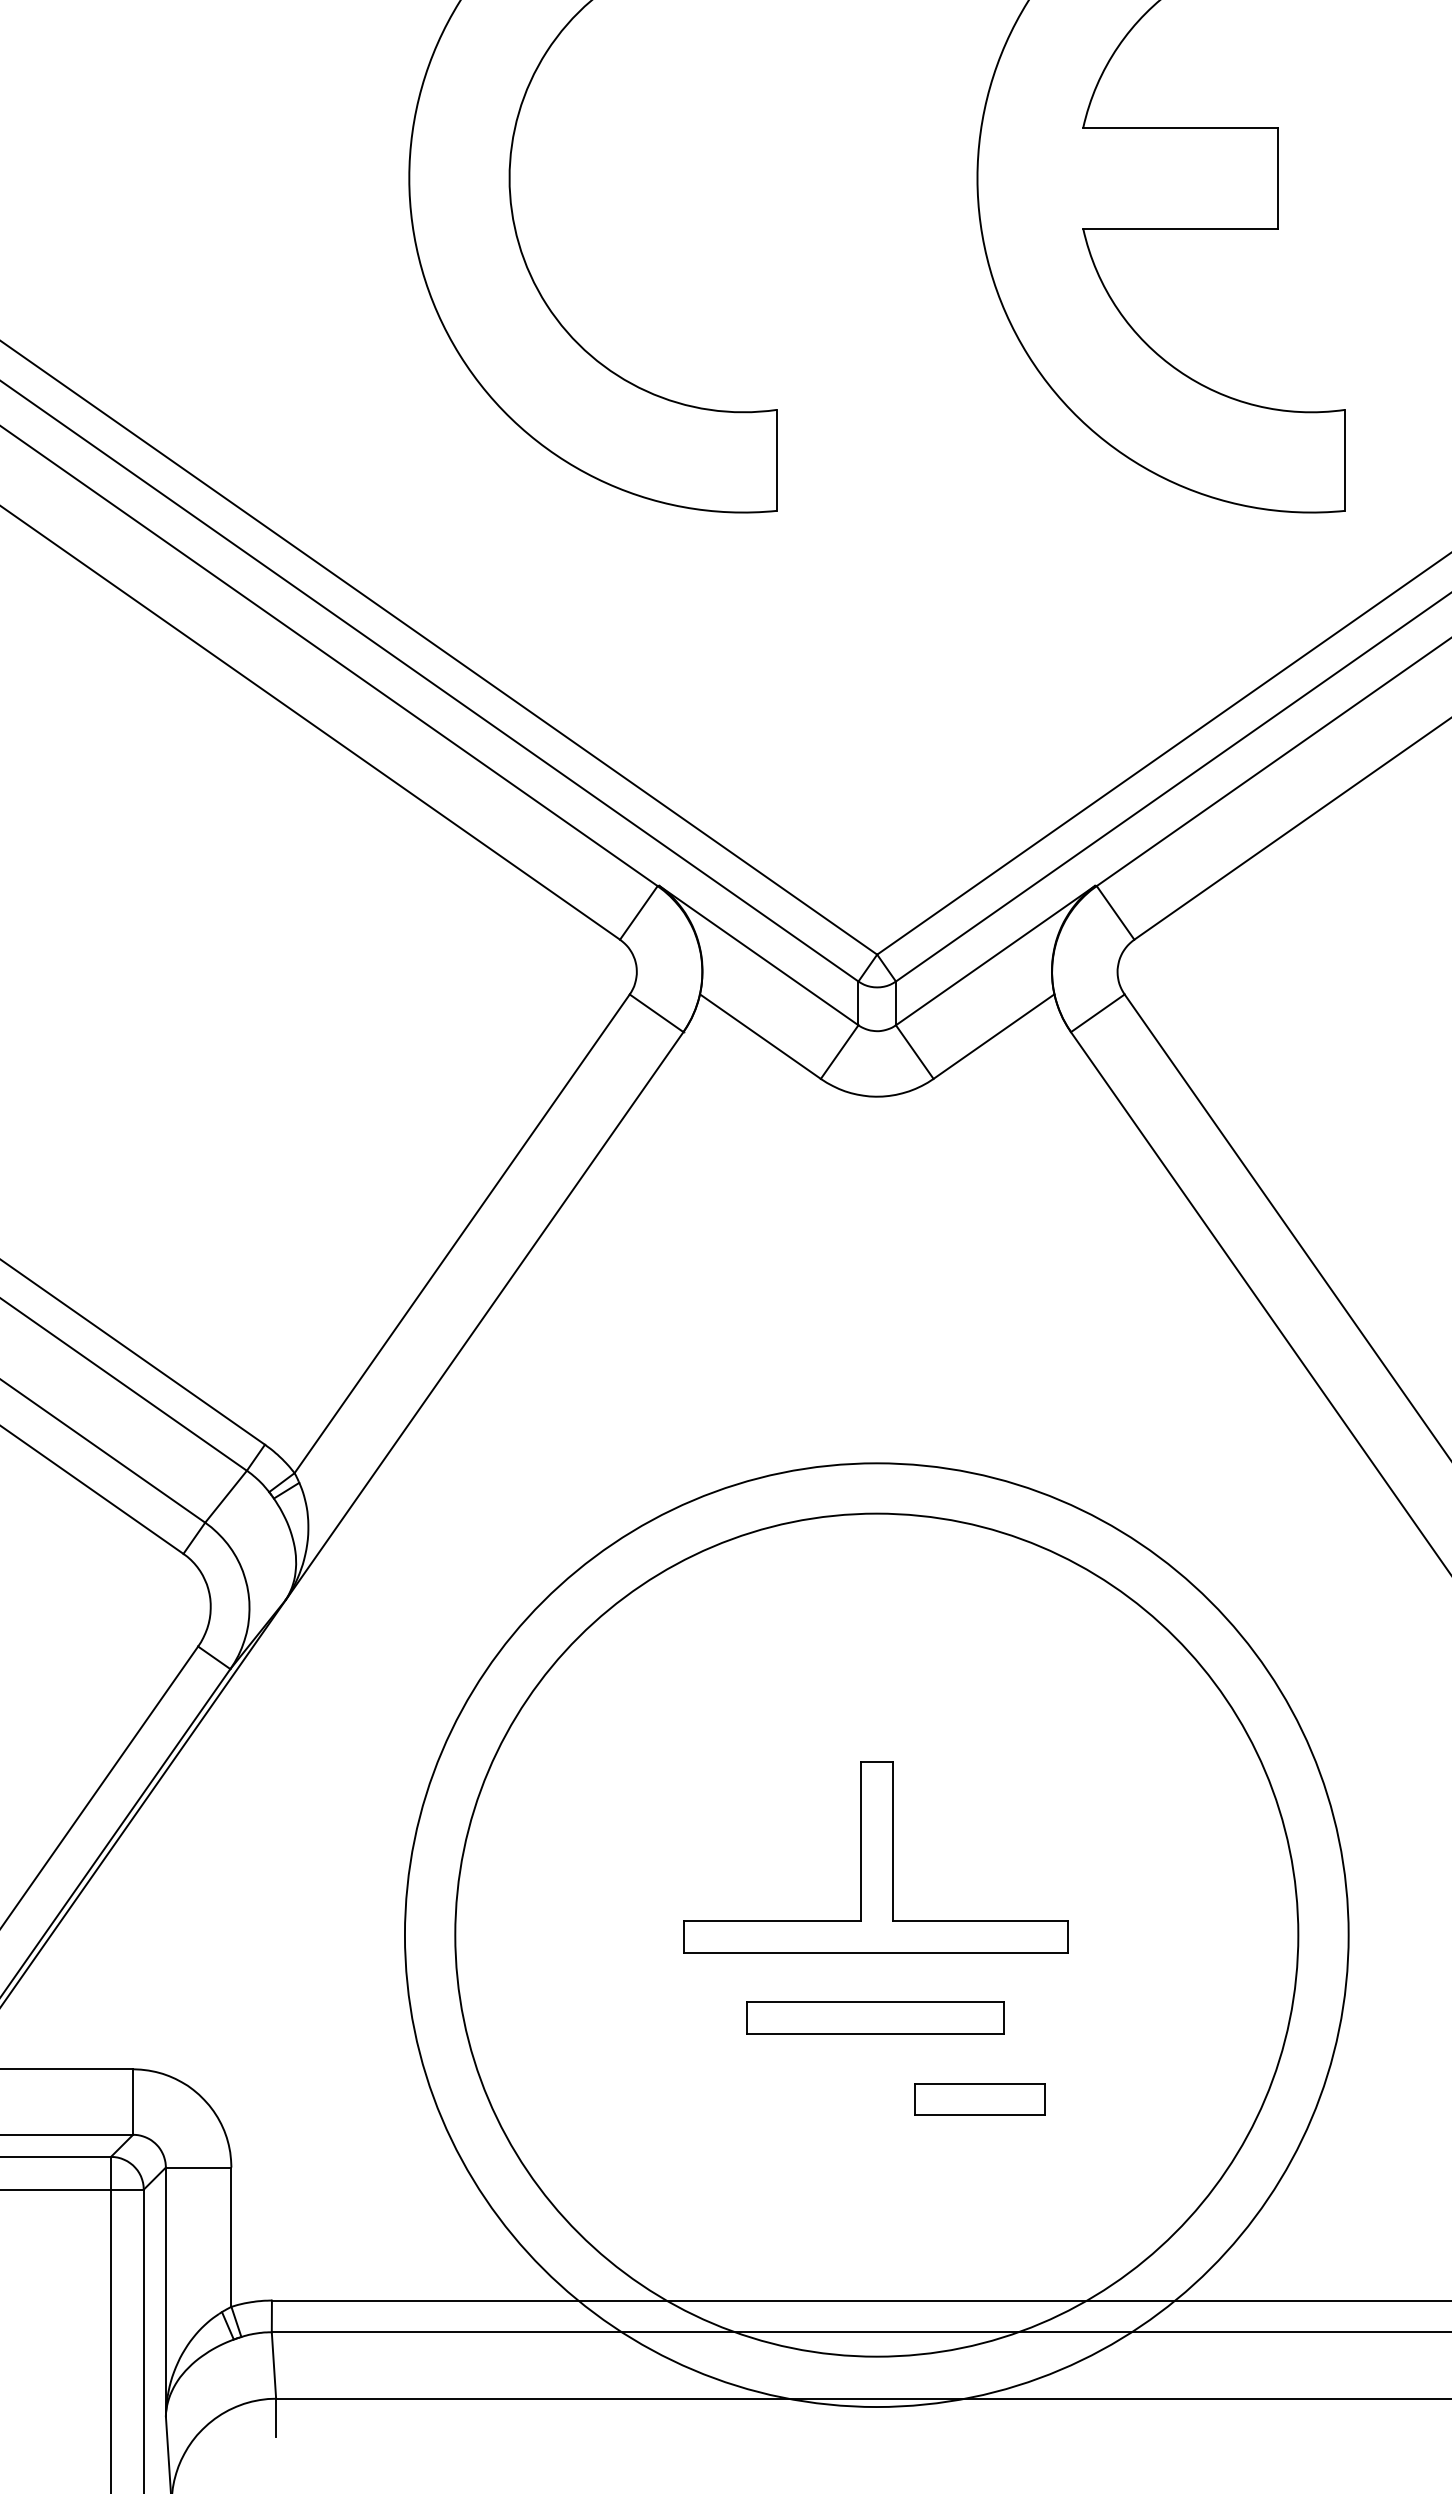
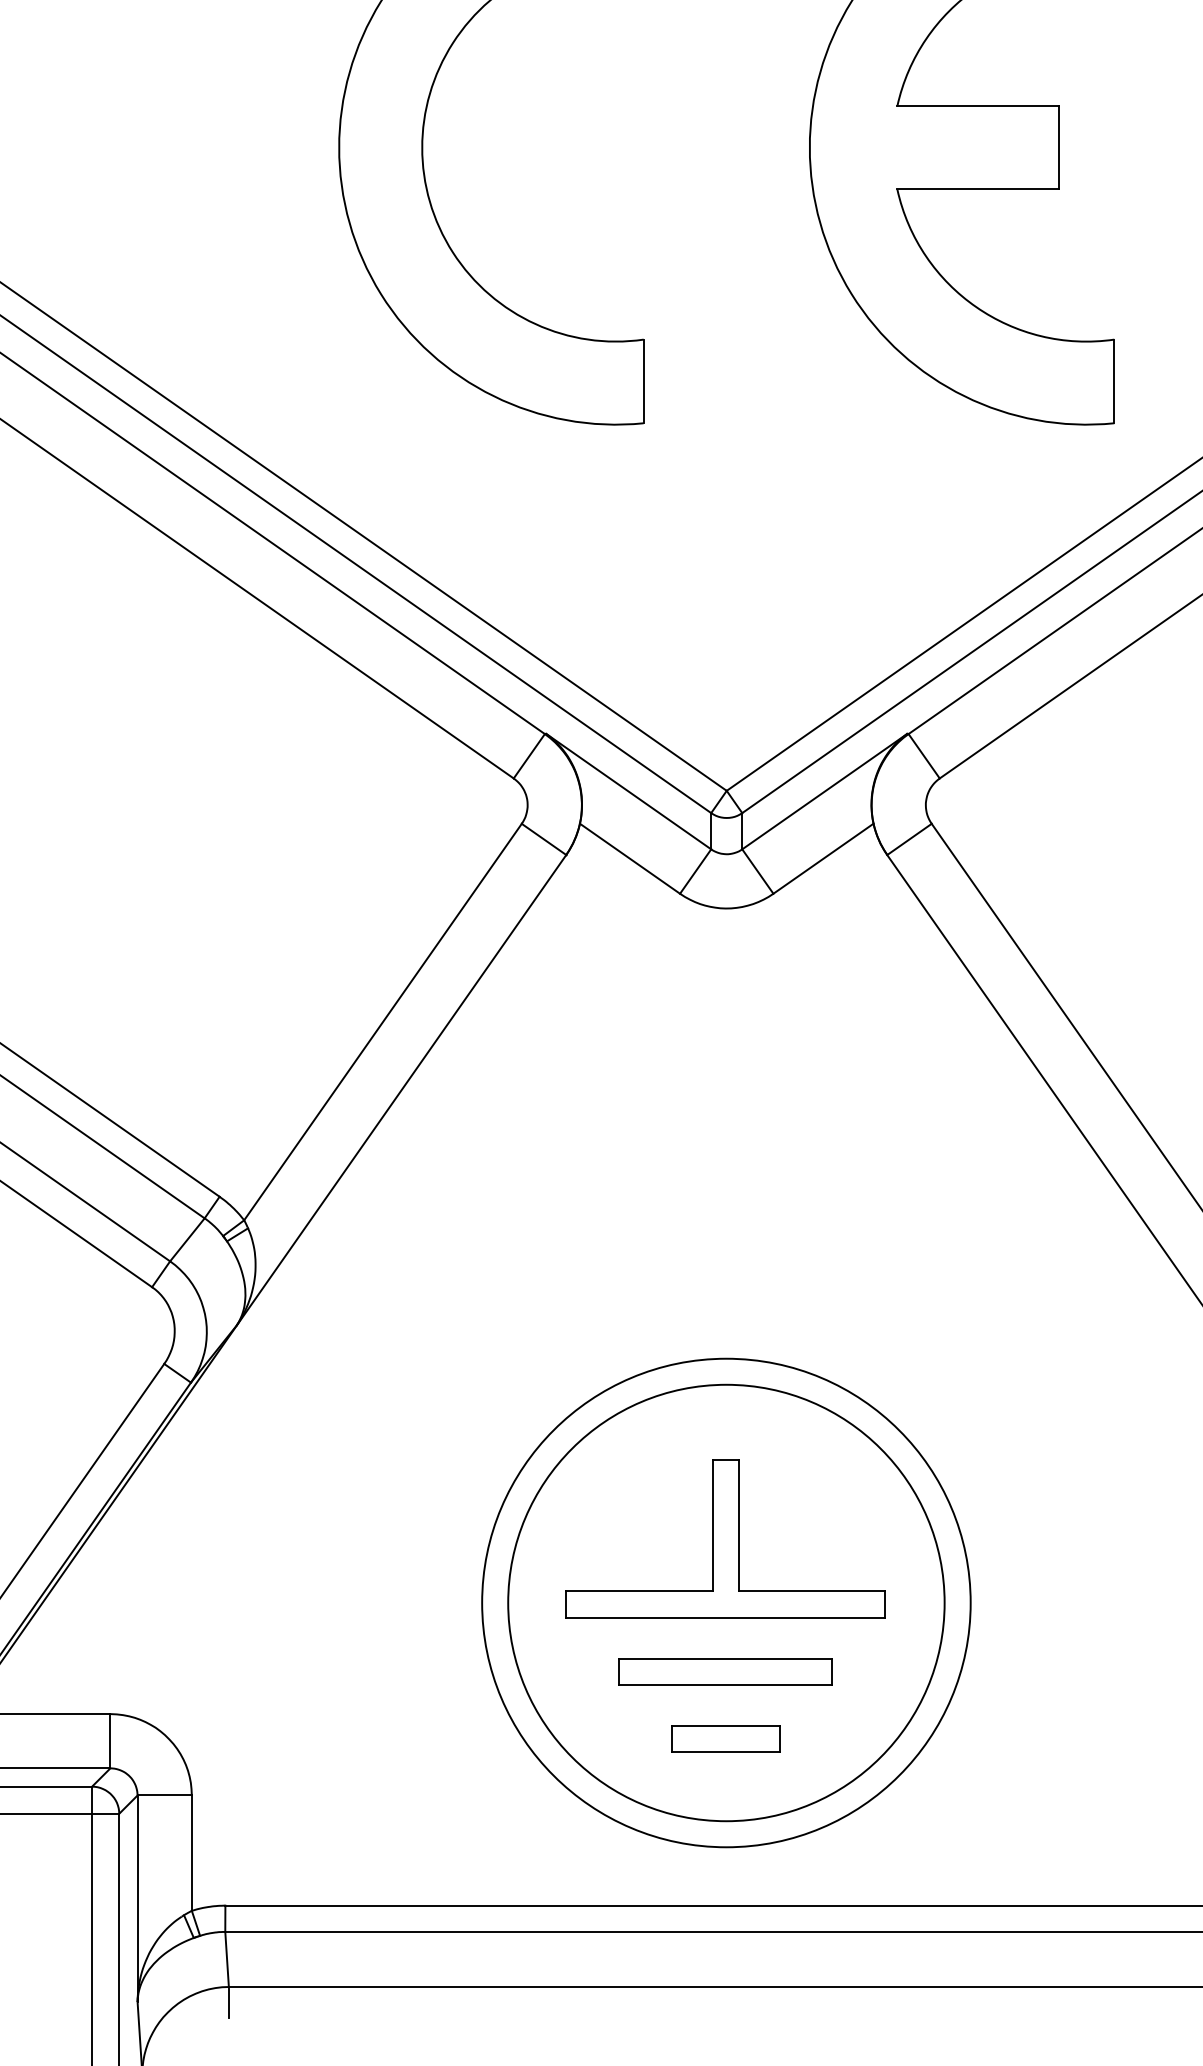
circle: (876, 1934) -> (726, 1602), size x0.62
circle: (876, 1935) -> (726, 1603), size x0.62
part: (979, 2099) -> (725, 1739), moved

